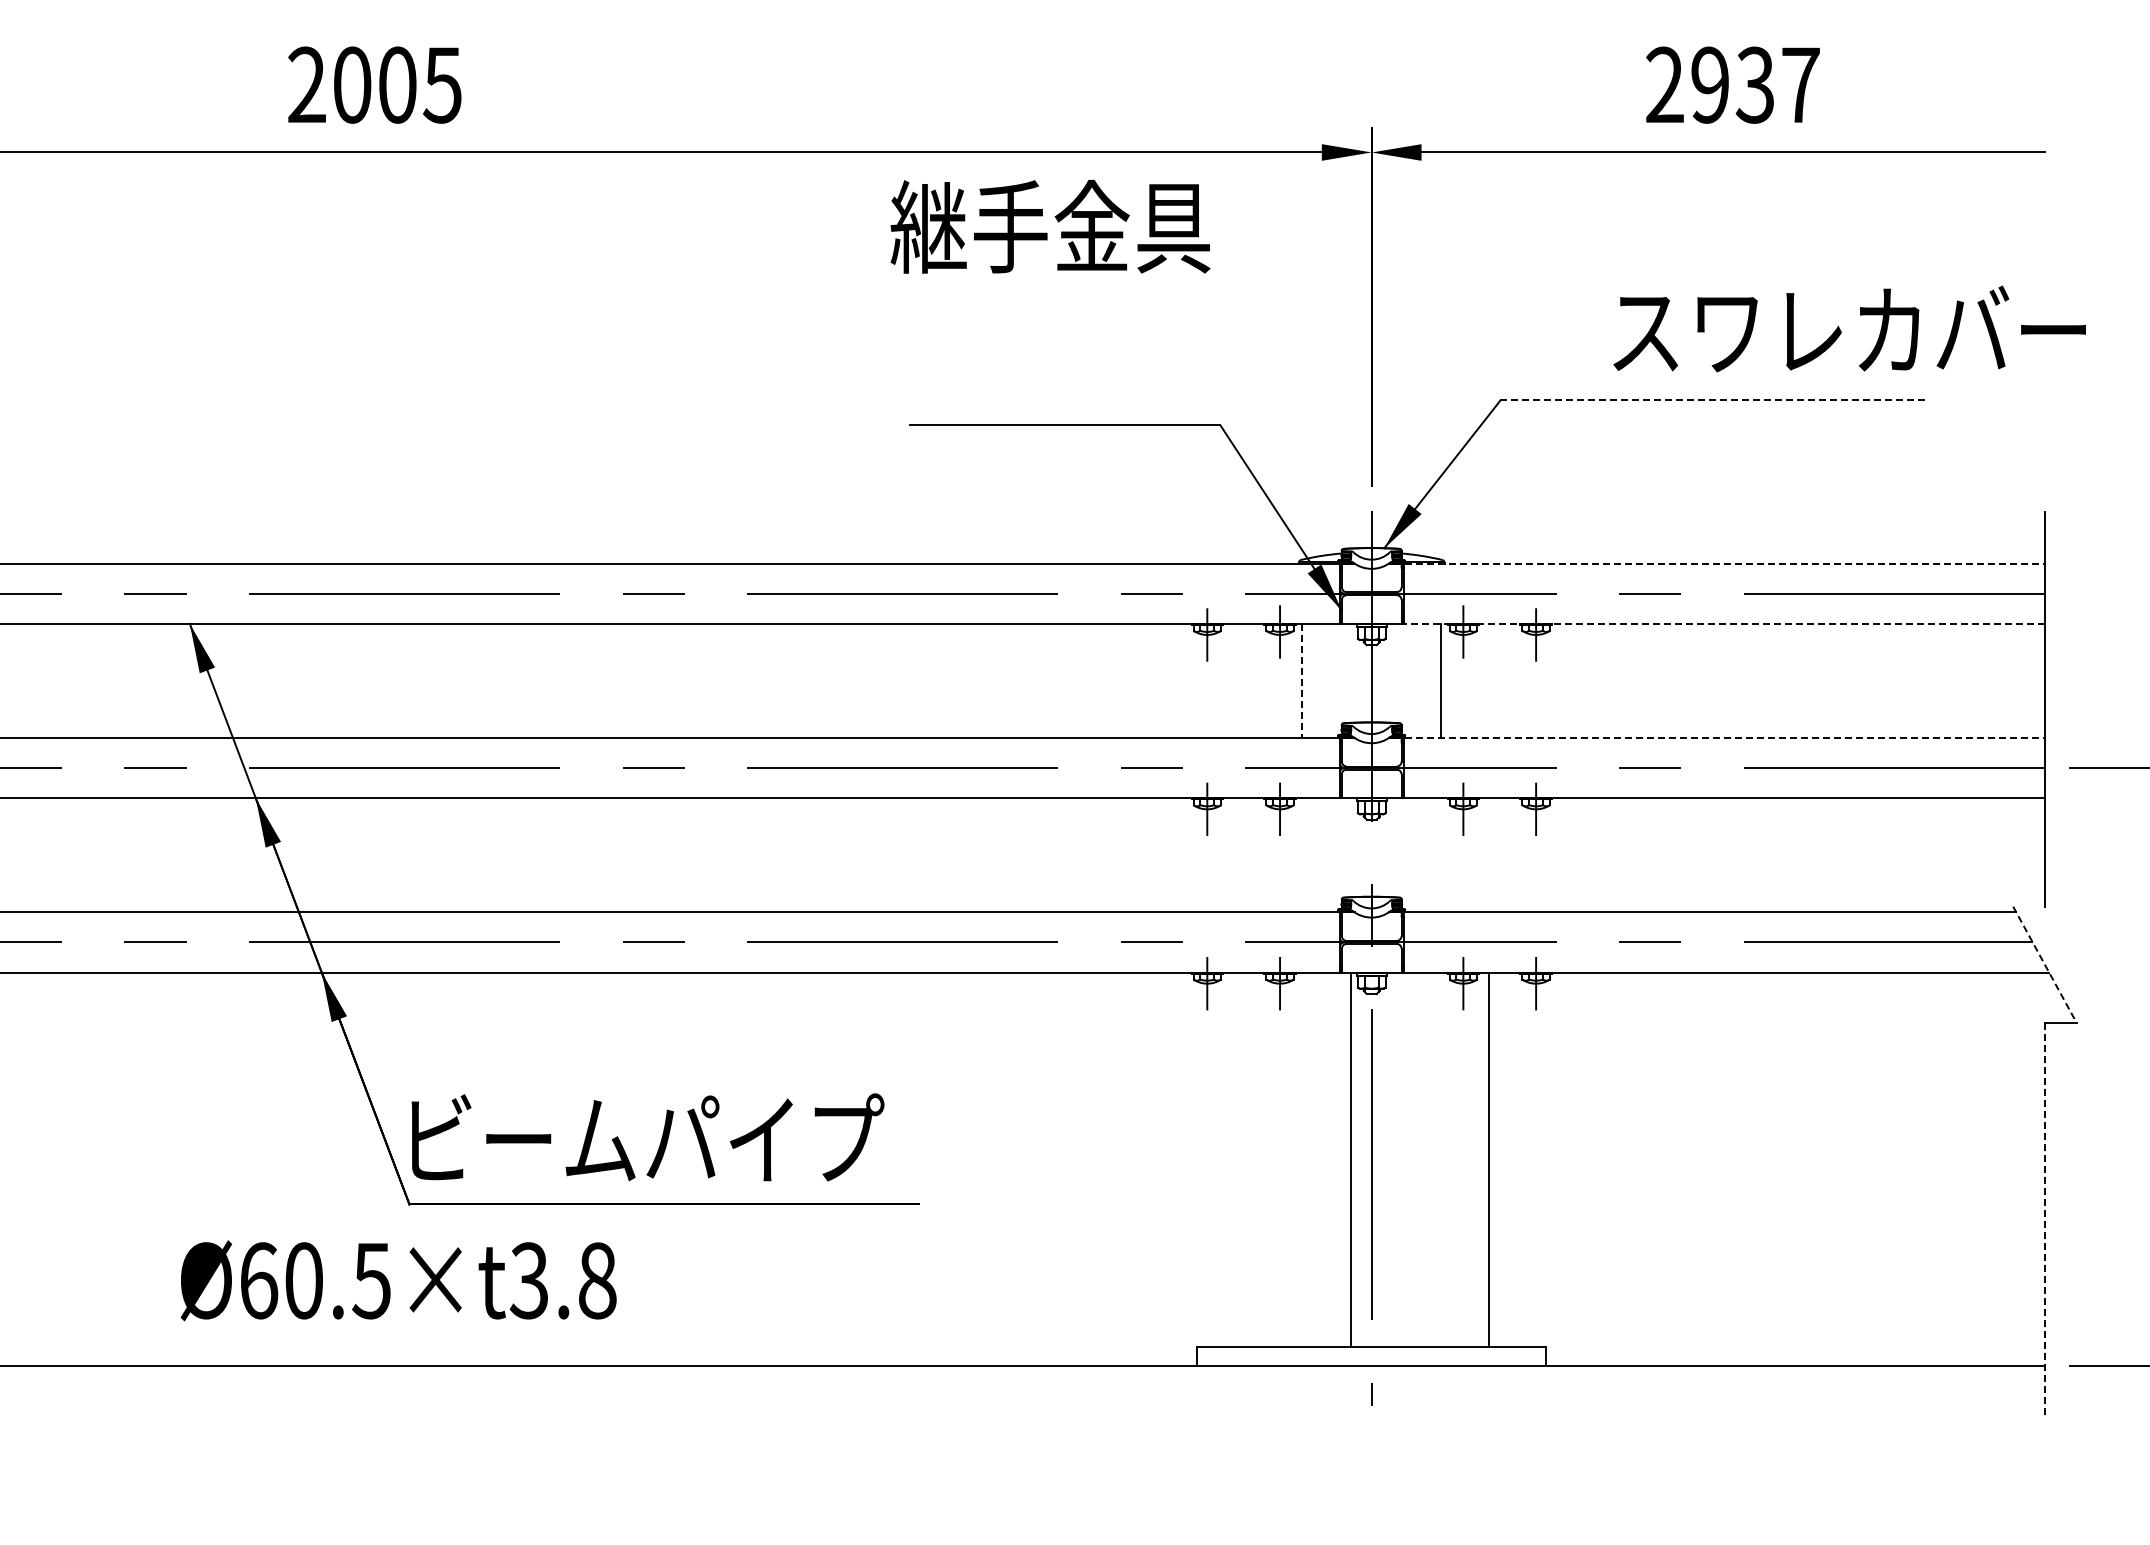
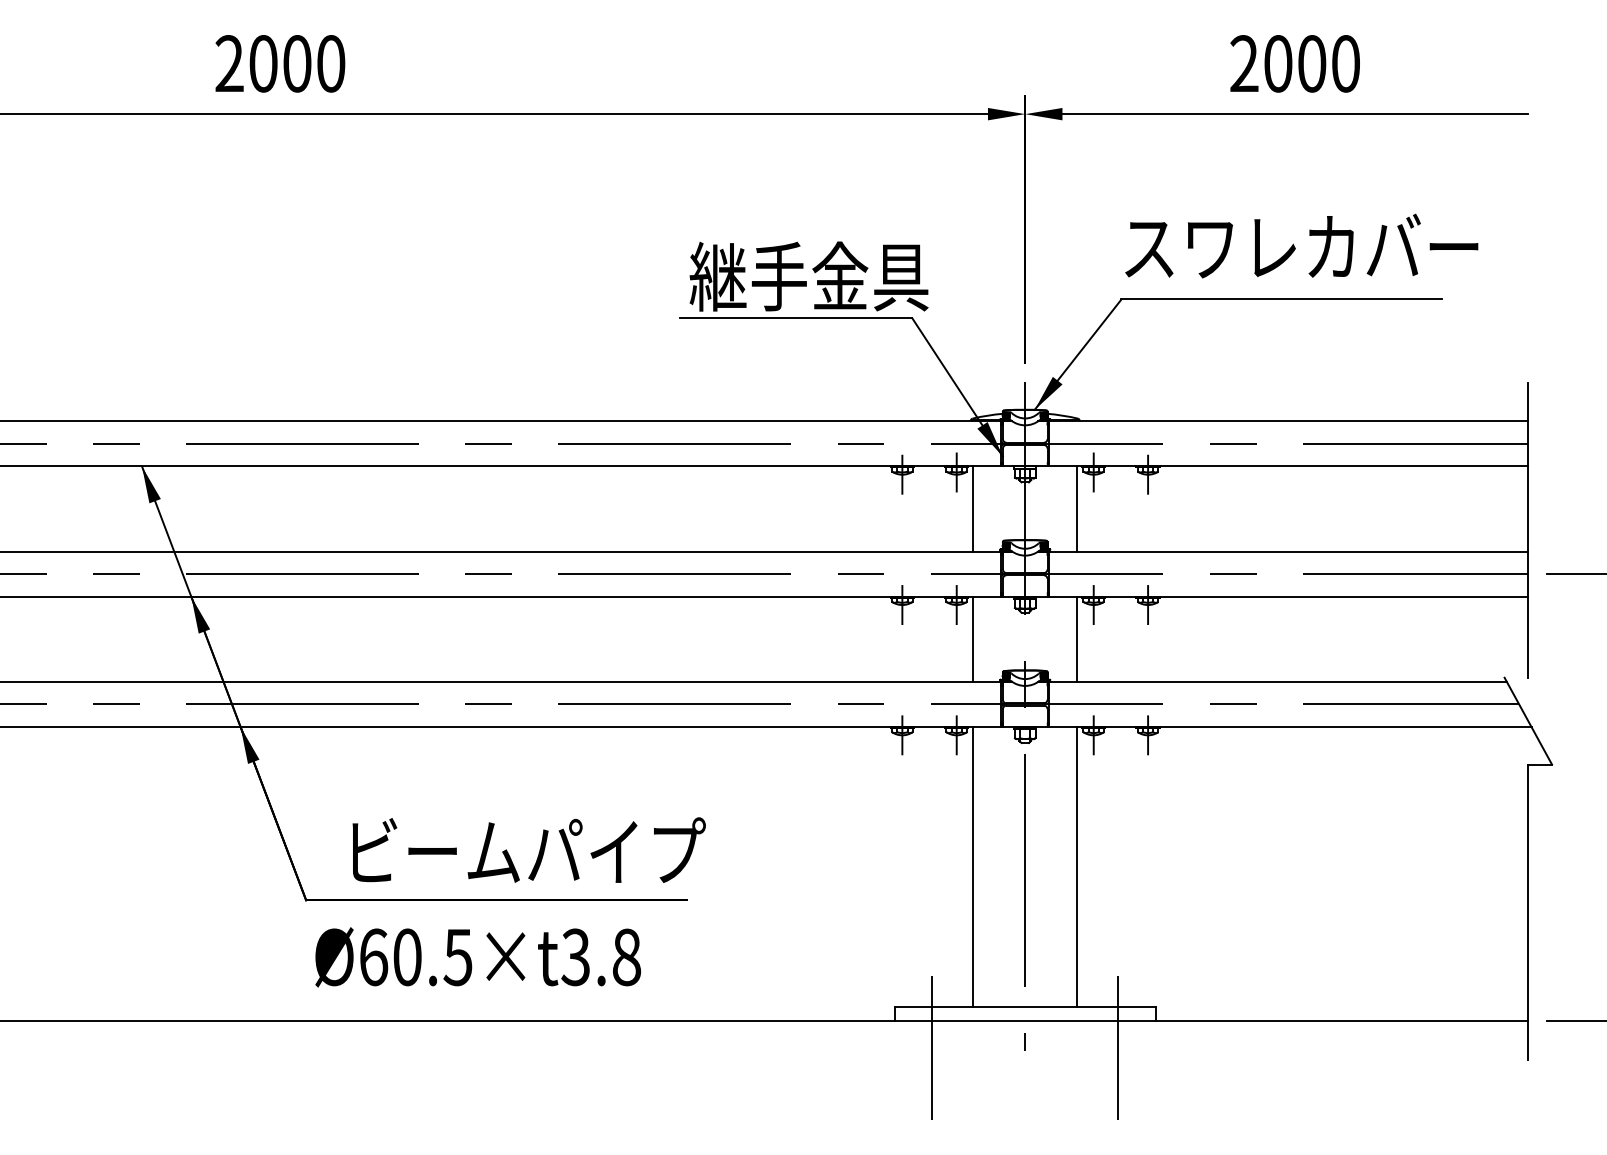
text: (442, 84) -> (330, 63), 2005 -> 2000
text: (1755, 84) -> (1312, 63), 2937 -> 2000
text: (1050, 226) -> (809, 276), moved
text: (1849, 328) -> (1301, 245), moved
line: (1715, 400) -> (1282, 299), dashed -> solid
line: (1725, 563) -> (1289, 421), dashed -> solid
line: (1724, 623) -> (1288, 466), dashed -> solid
line: (1302, 681) -> (973, 509), dashed -> solid
line: (1725, 737) -> (1289, 551), dashed -> solid
line: (1302, 855) -> (973, 639), added
line: (1441, 855) -> (1077, 639), added
line: (2045, 965) -> (1528, 721), dashed -> solid
text: (647, 1137) -> (528, 850), moved
line: (1351, 1159) -> (973, 866), moved
line: (1489, 1159) -> (1077, 866), moved
line: (2044, 1220) -> (1528, 912), dashed -> solid
text: (398, 1280) -> (478, 957), moved
line: (1247, 1401) -> (932, 1047), added
line: (1496, 1401) -> (1118, 1047), added

